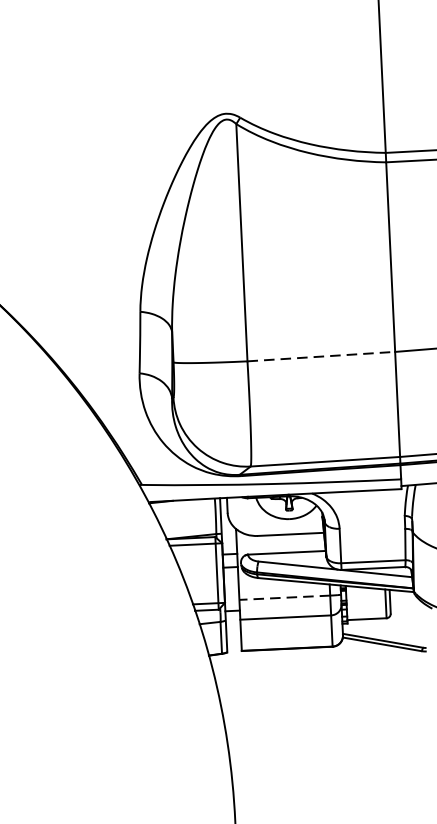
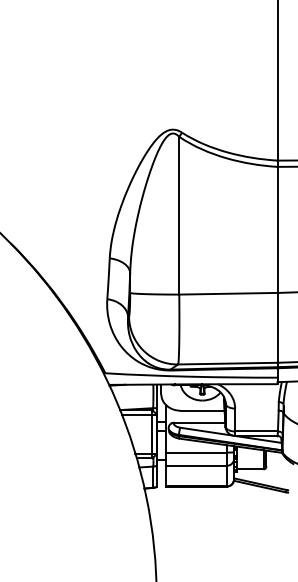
line: (321, 356) -> (228, 293), dashed -> solid
line: (284, 597) -> (196, 452), dashed -> solid

